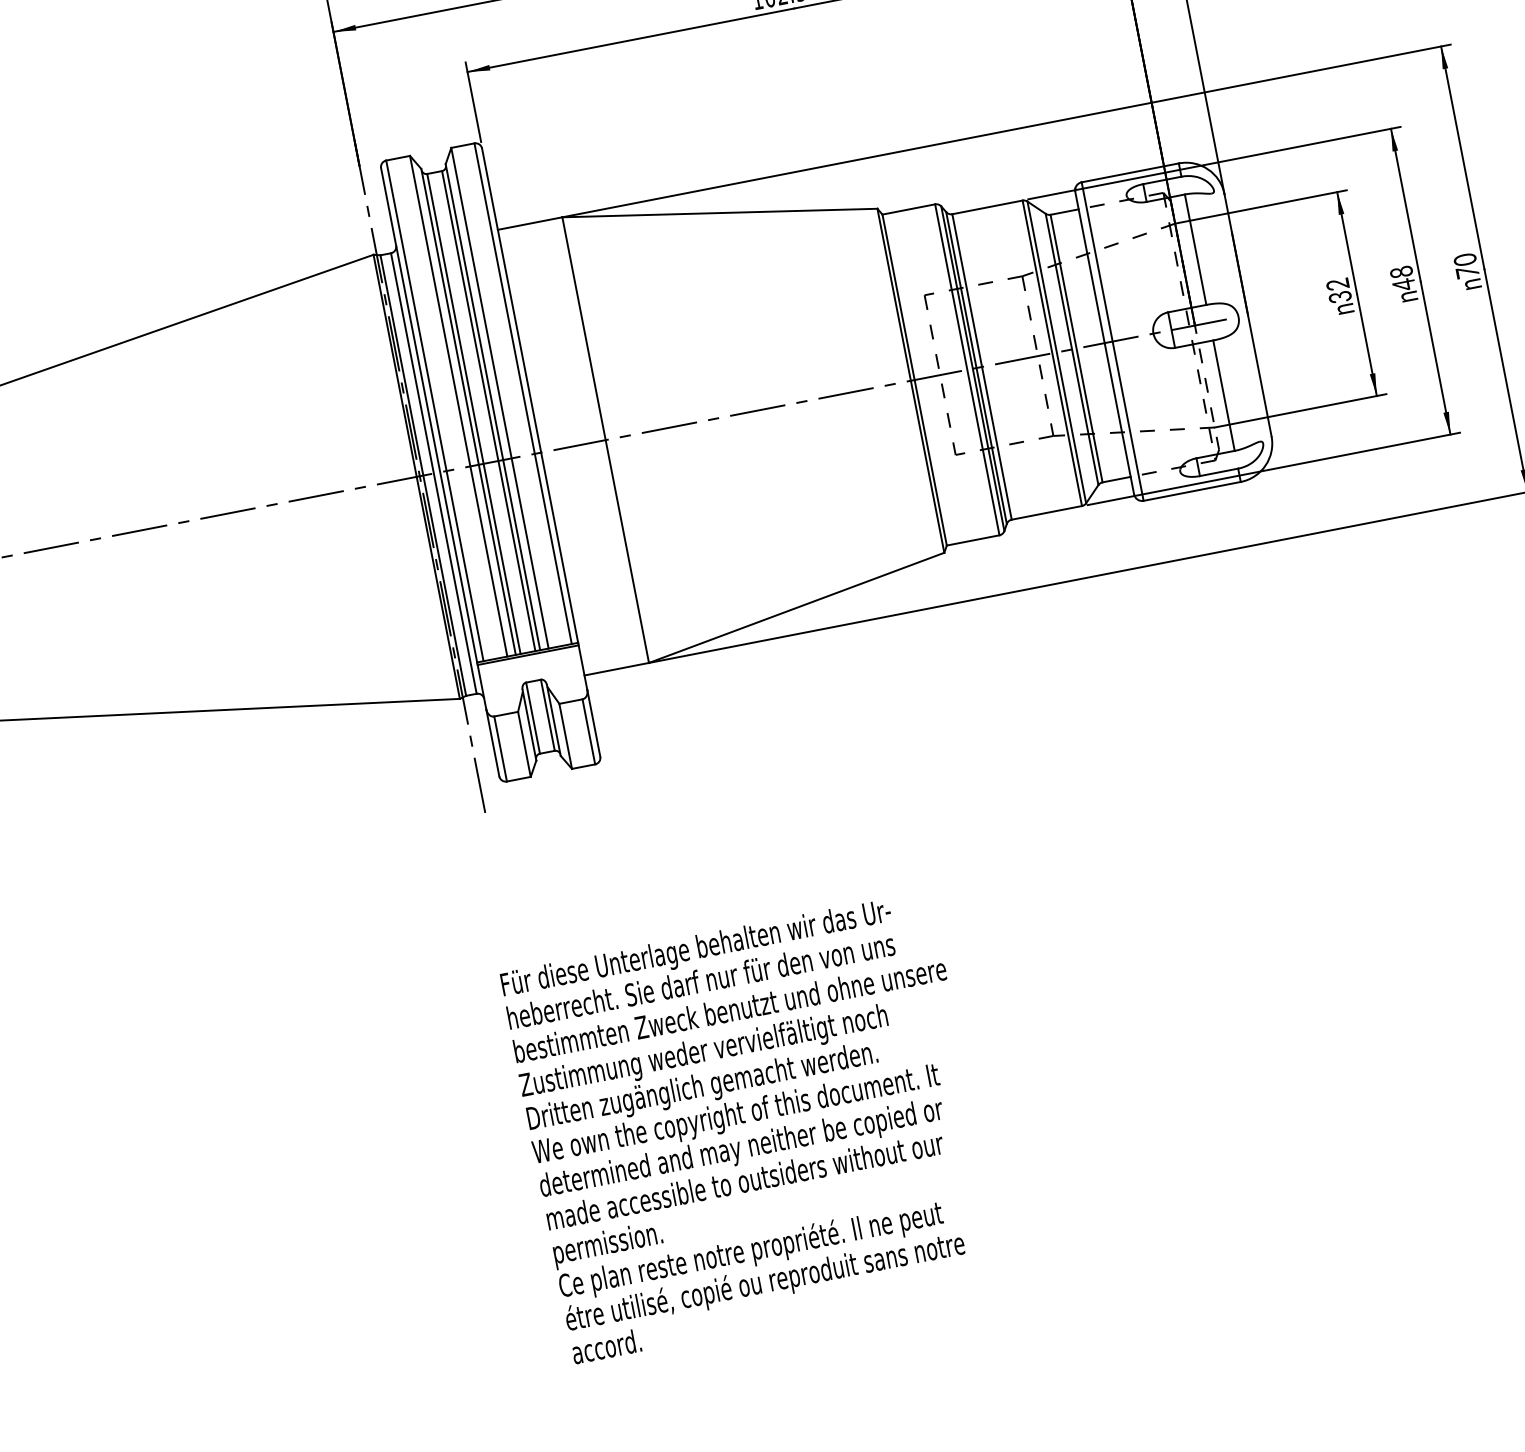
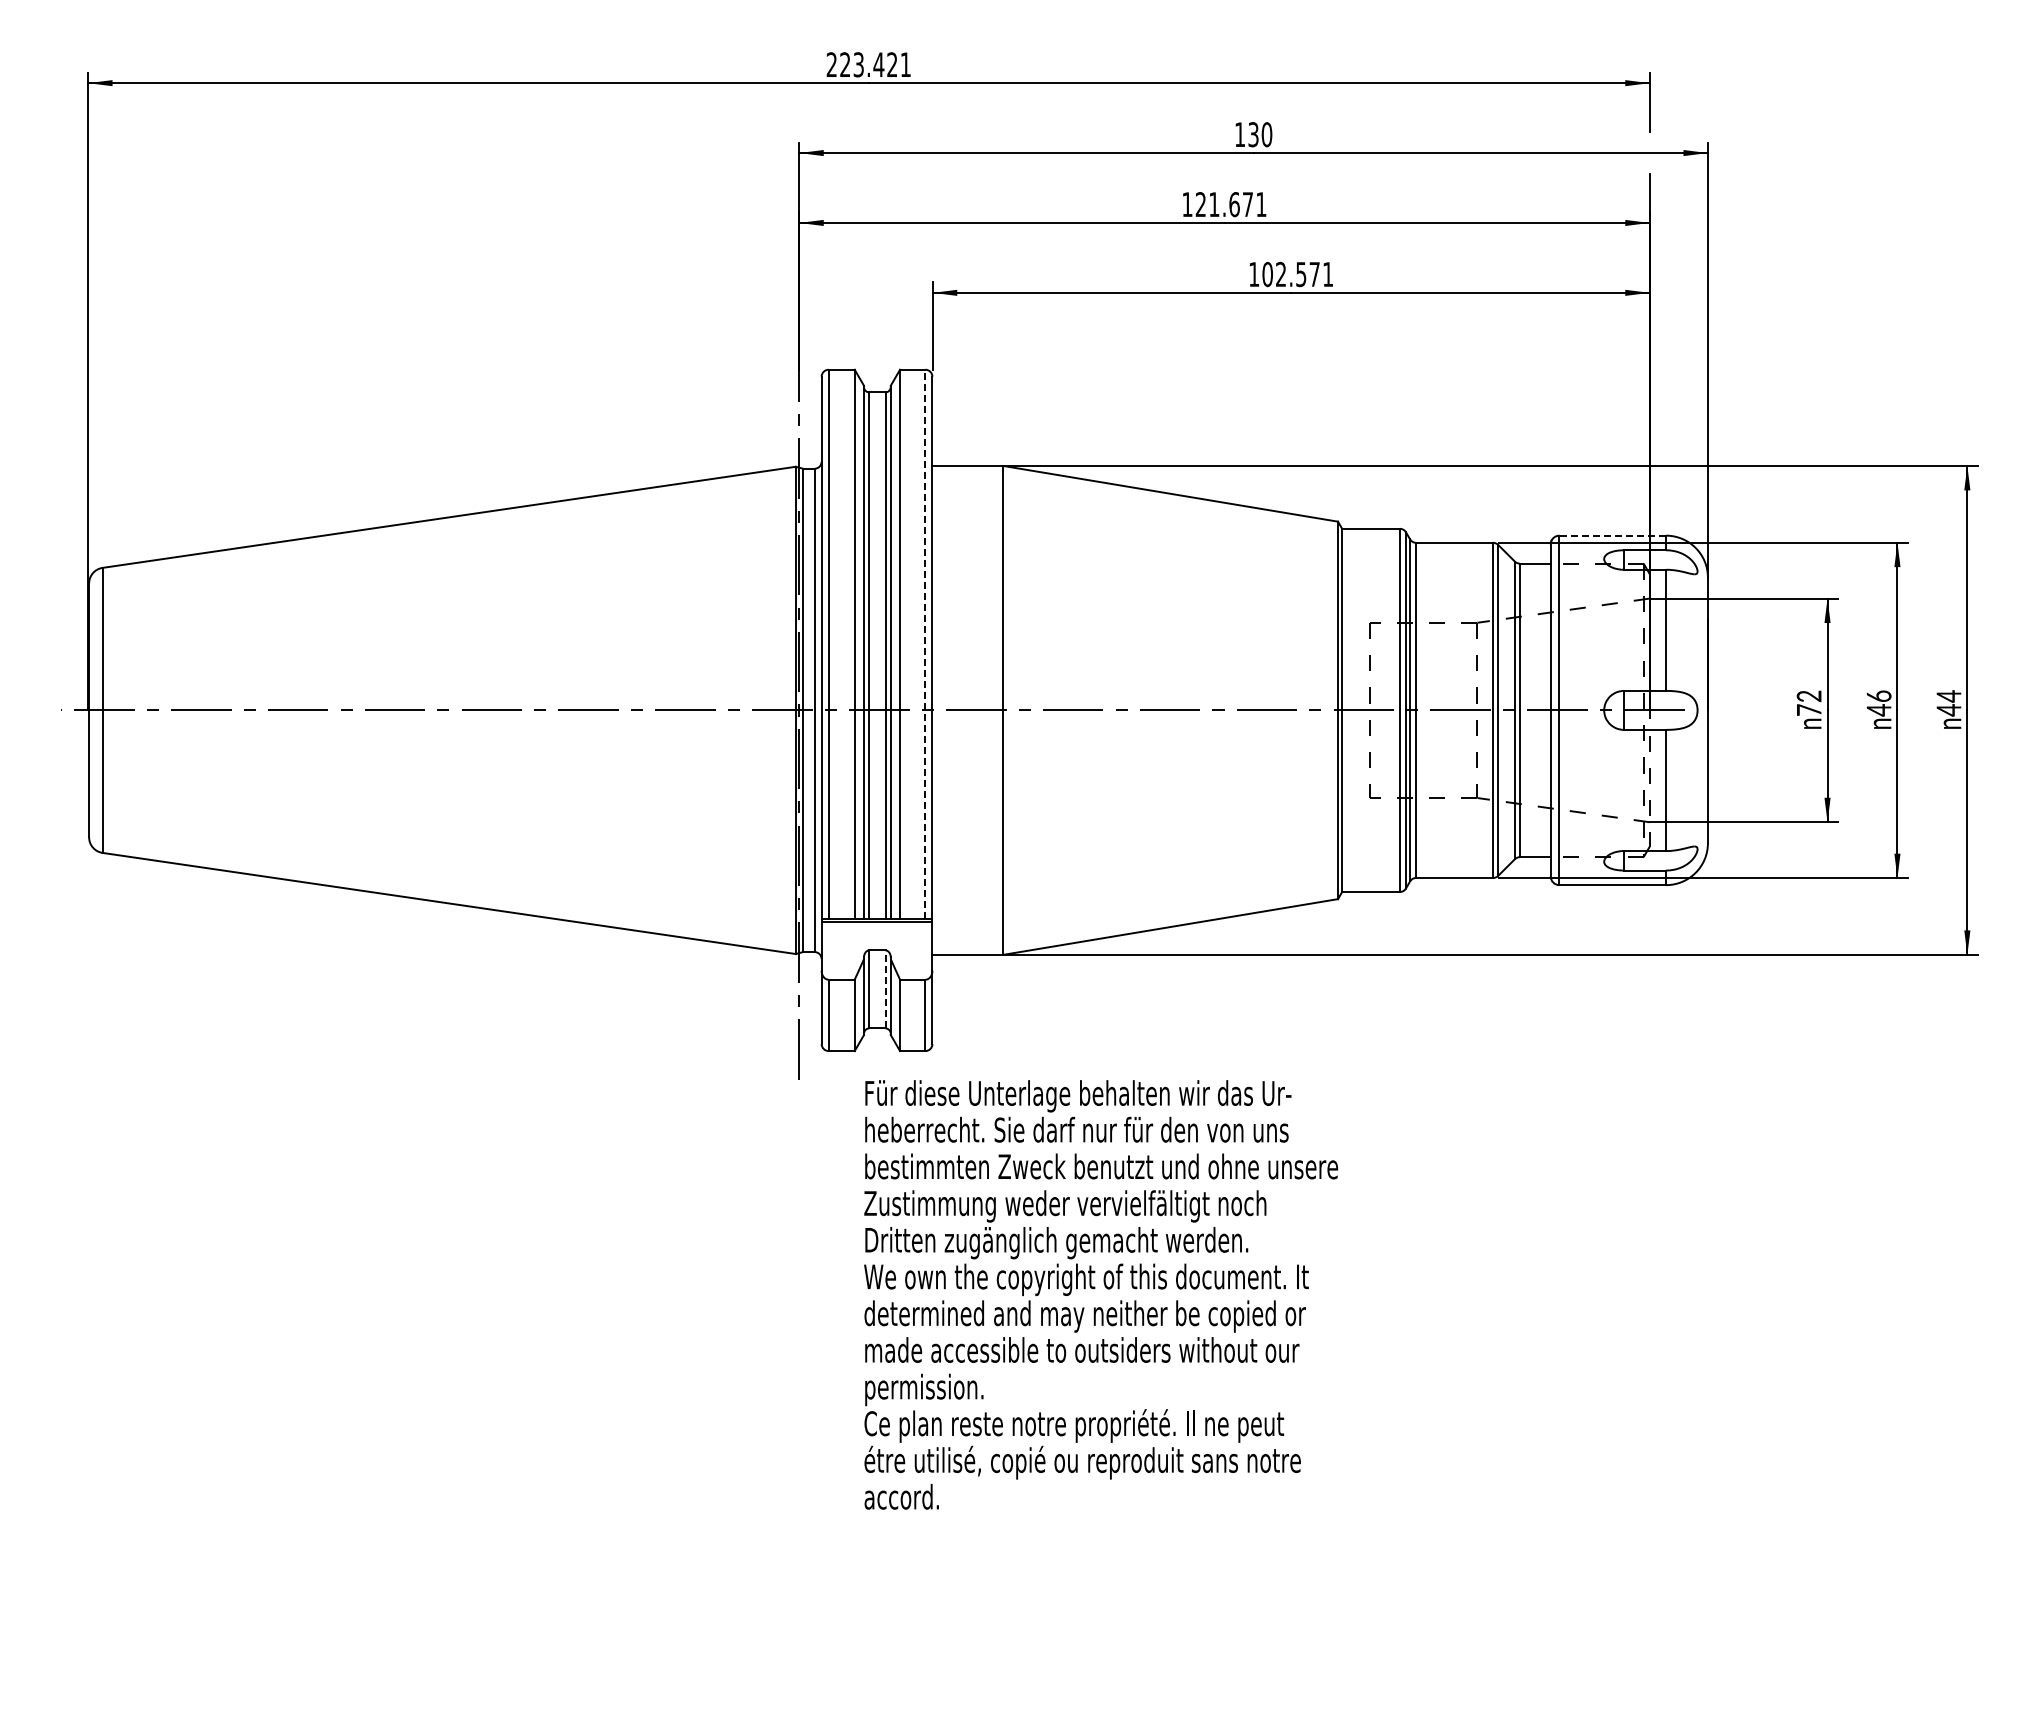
line: (1130, 172) -> (1612, 535), solid -> dashed
text: (1466, 266) -> (1948, 703), 70 -> 44
text: (1401, 272) -> (1878, 696), 48 -> 46
text: (1339, 296) -> (1808, 709), 32 -> 72
line: (523, 393) -> (925, 644), solid -> dashed
line: (547, 714) -> (885, 988), solid -> dashed
text: (752, 1126) -> (1101, 1294), moved

